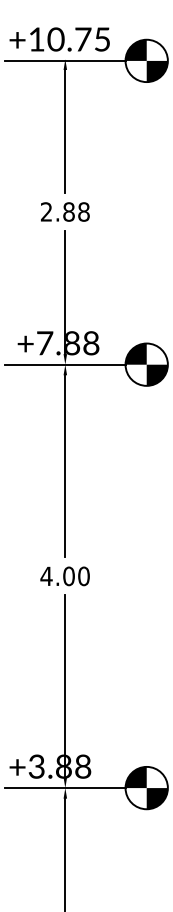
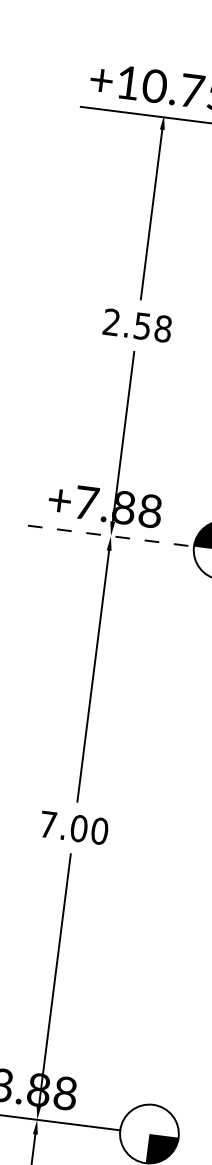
text: (68, 211) -> (142, 325), 2.88 -> 2.58
line: (65, 364) -> (111, 535), solid -> dashed
text: (46, 575) -> (48, 823), 4.00 -> 7.00
fill: (135, 777) -> (135, 1117), removed

